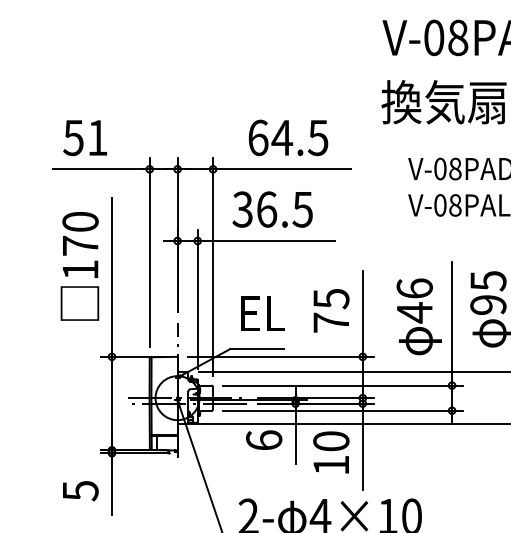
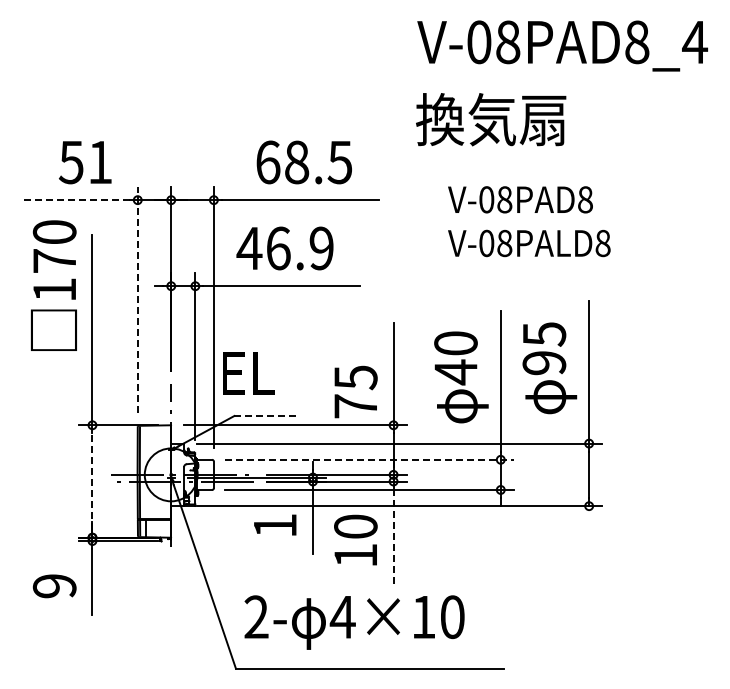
text: (84, 137) -> (84, 162), moved
text: (281, 137) -> (296, 162), 64.5 -> 68.5
line: (97, 169) -> (75, 200), solid -> dashed
text: (271, 209) -> (284, 248), 36.5 -> 46.9
line: (149, 252) -> (137, 299), solid -> dashed
text: (79, 266) -> (53, 285), moved
text: (414, 288) -> (455, 343), 46 -> 40
text: (331, 310) -> (355, 391), moved
text: (262, 313) -> (248, 373), moved
line: (257, 348) -> (267, 415), solid -> dashed
line: (343, 385) -> (370, 459), solid -> dashed
line: (112, 402) -> (92, 480), solid -> dashed
text: (264, 440) -> (275, 525), 6 -> 1
line: (362, 450) -> (393, 537), solid -> dashed
text: (80, 491) -> (54, 586), 5 -> 9

